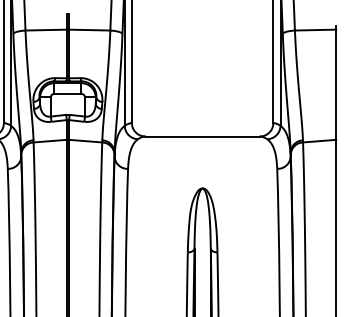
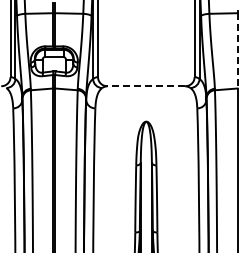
line: (336, 84) -> (237, 50), solid -> dashed
line: (202, 136) -> (146, 86), solid -> dashed

